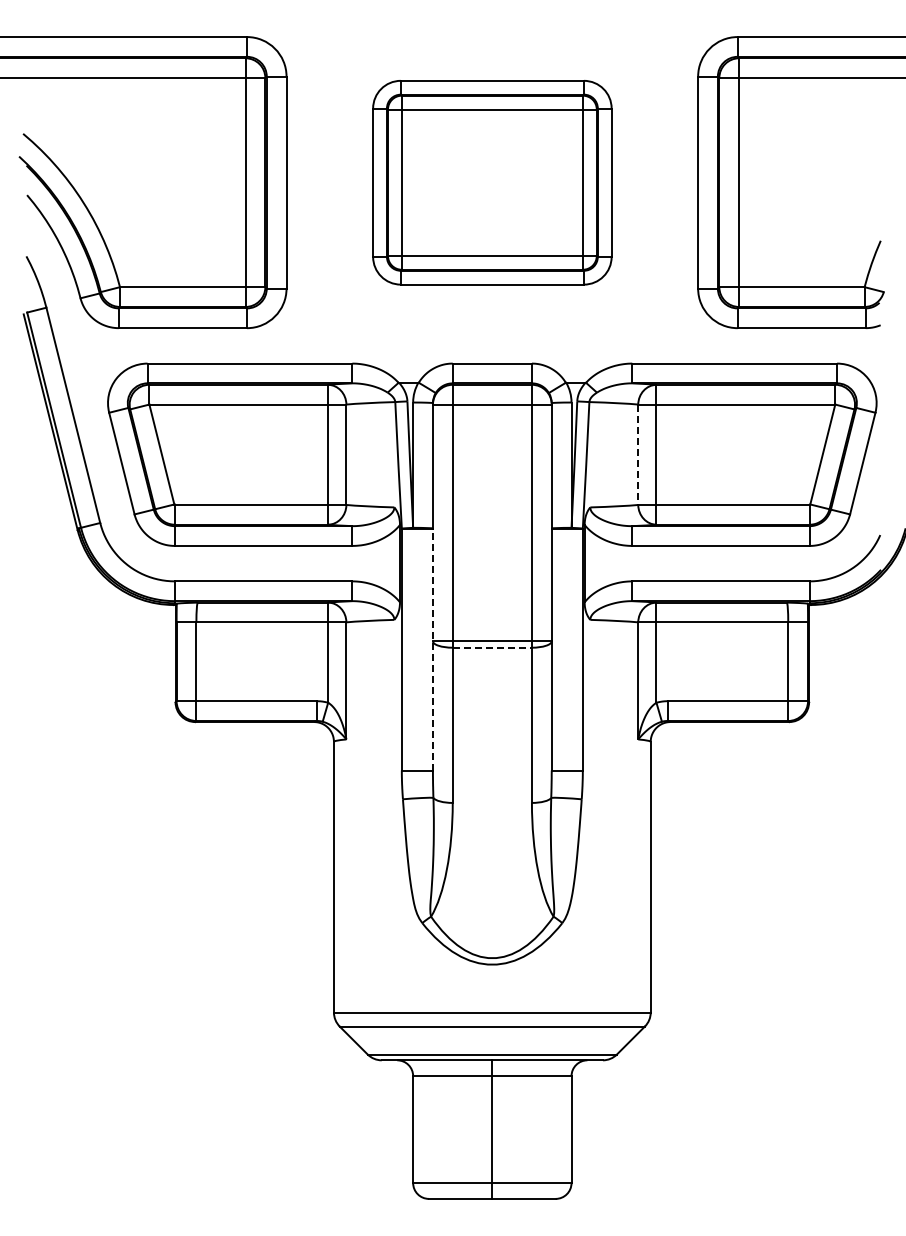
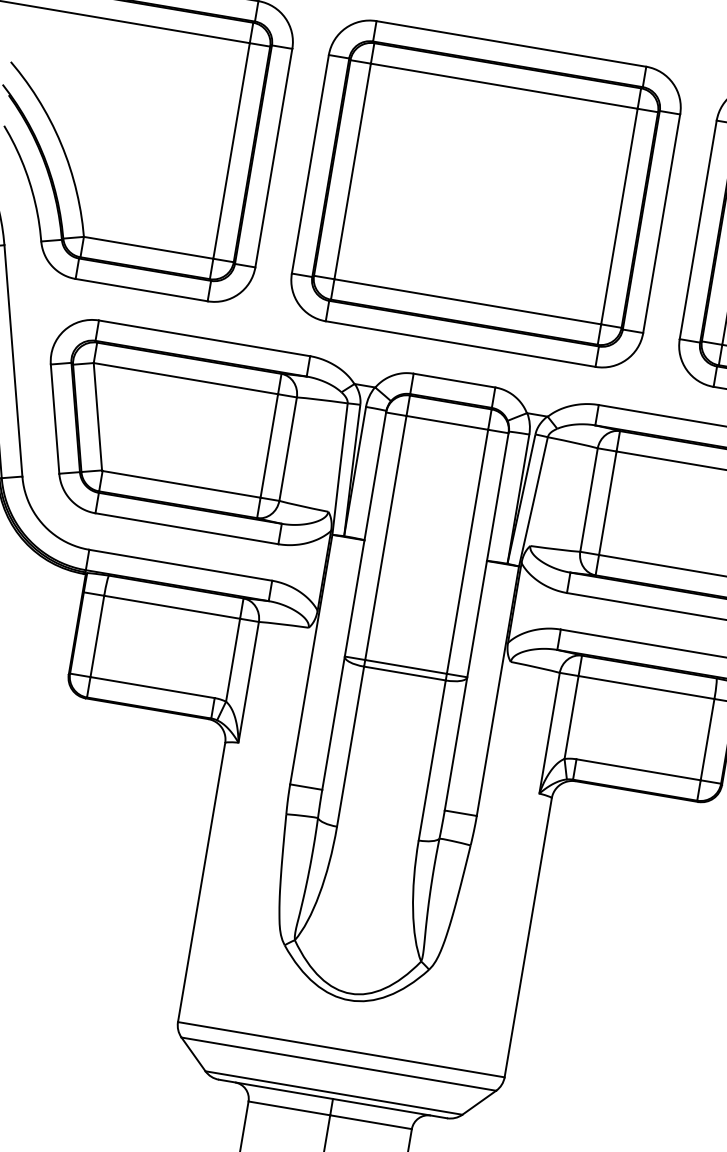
part: (492, 182) -> (486, 193), size x1.43
line: (638, 455) -> (589, 500), dashed -> solid
line: (492, 647) -> (405, 673), dashed -> solid
line: (432, 649) -> (342, 664), dashed -> solid

